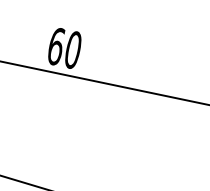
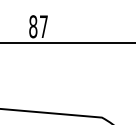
text: (64, 47) -> (38, 26), 60 -> 87

